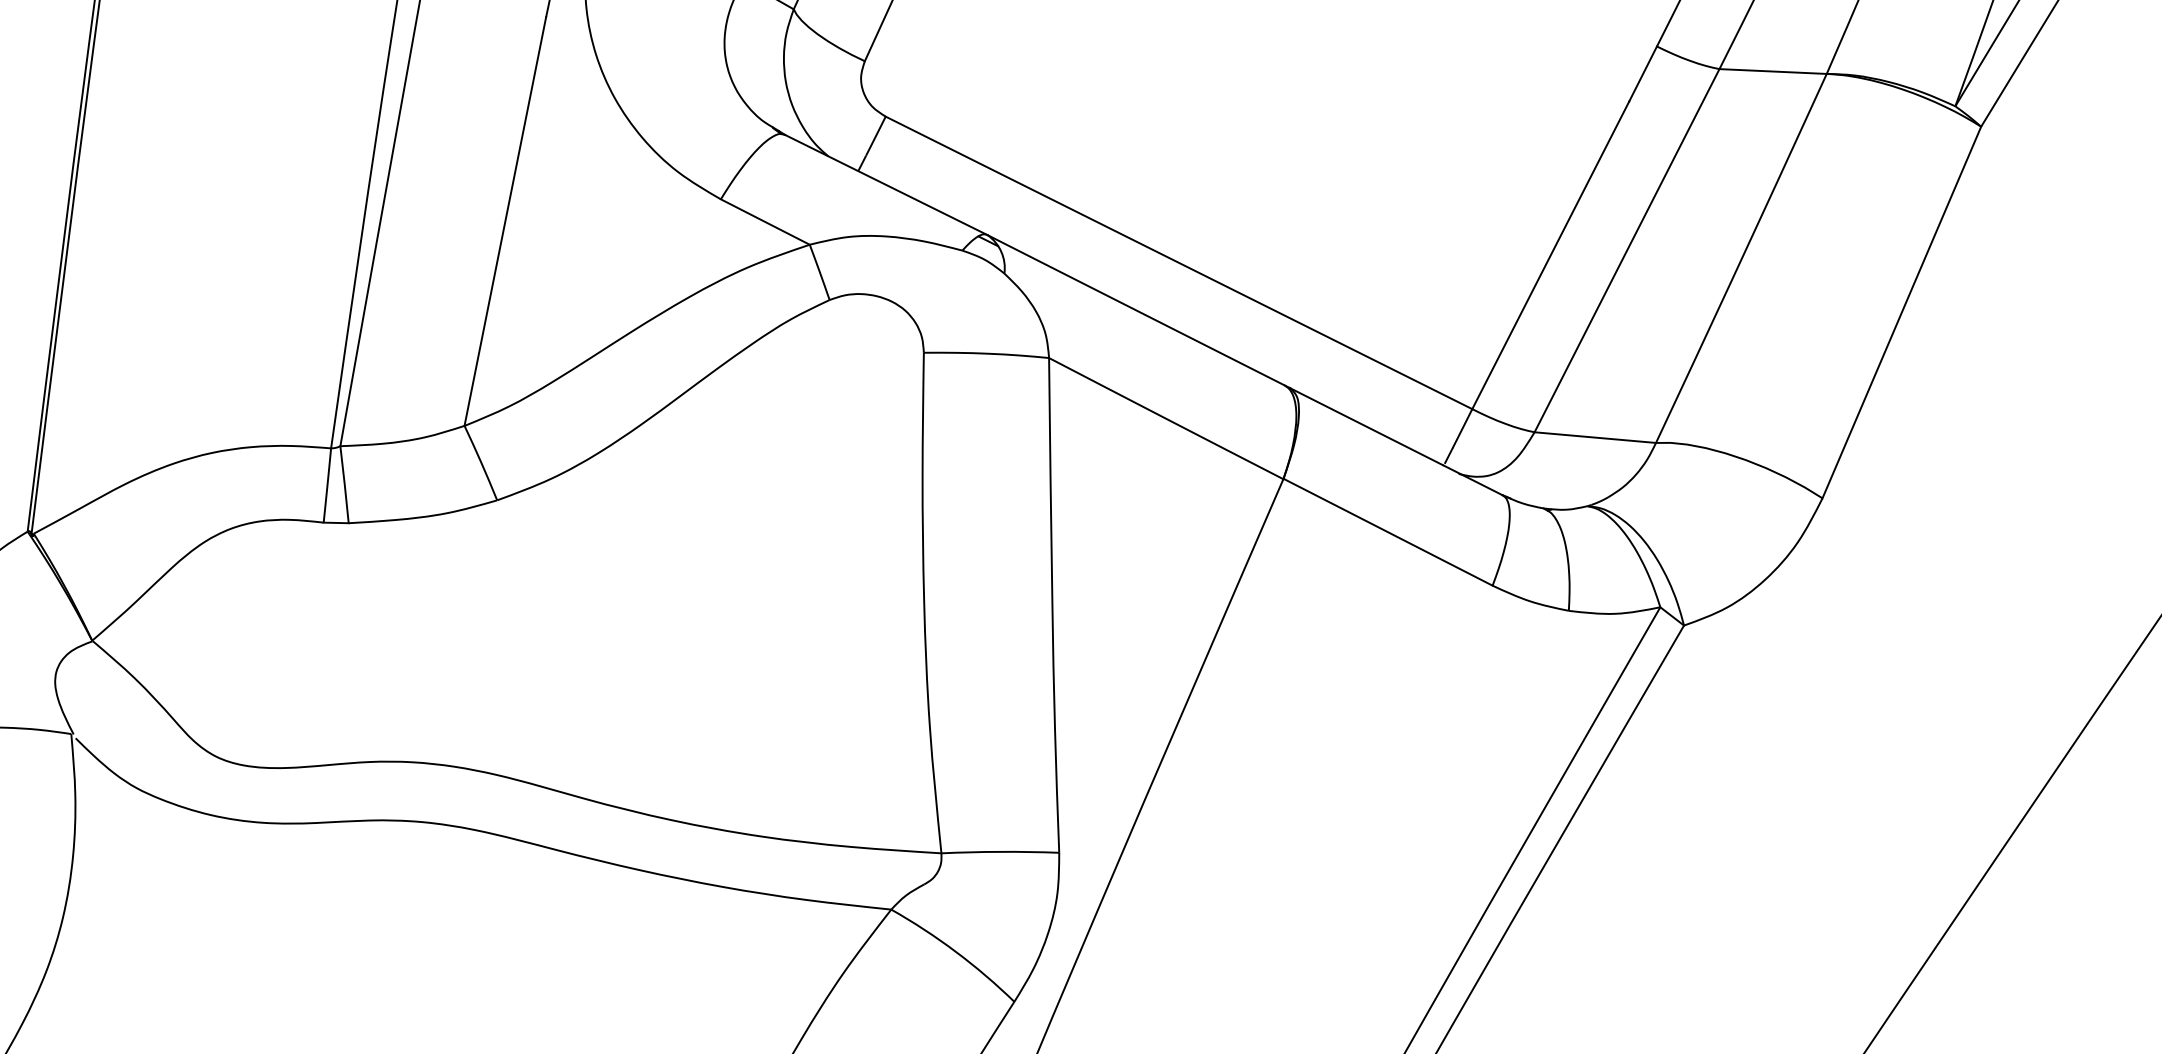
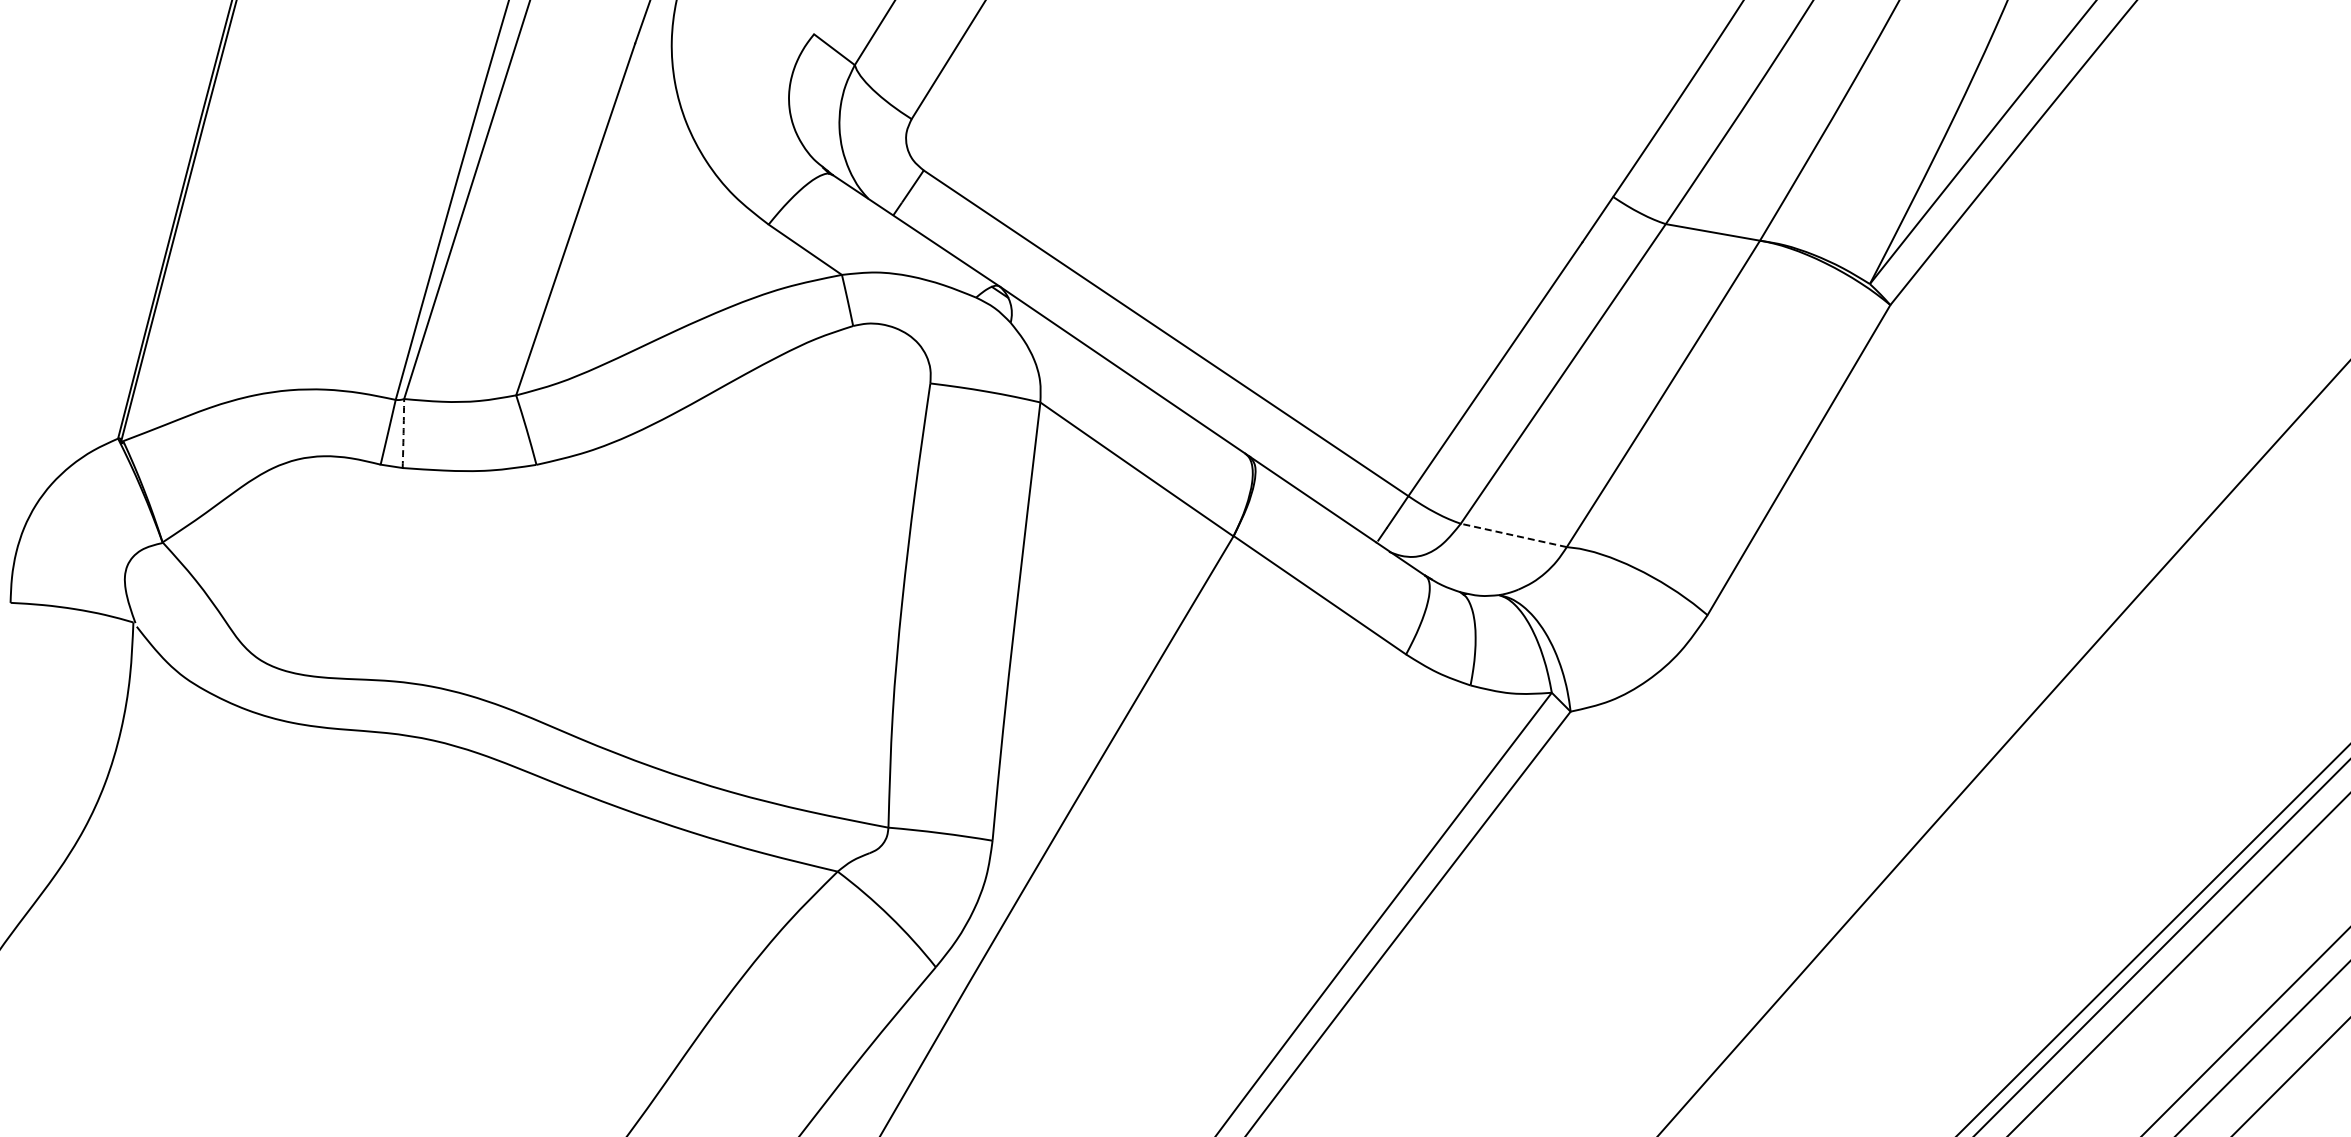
line: (1594, 437) -> (1513, 535), solid -> dashed
arc: (344, 484) -> (403, 433), solid -> dashed

